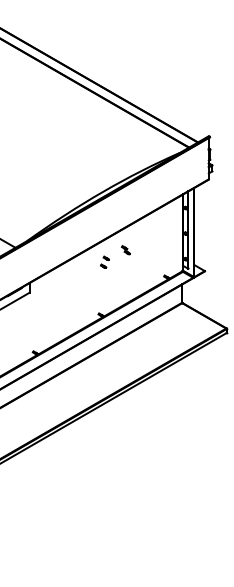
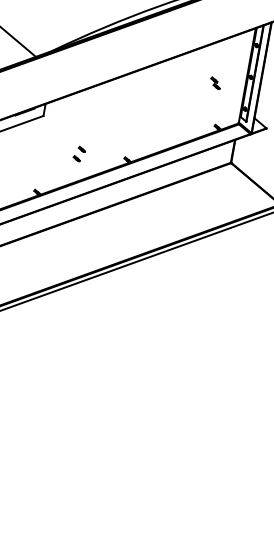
part: (125, 250) -> (214, 83), moved
part: (104, 261) -> (79, 152), moved

